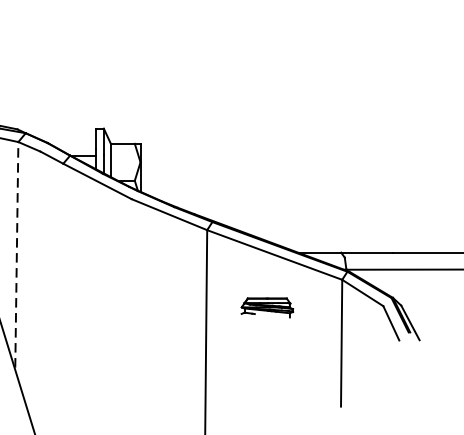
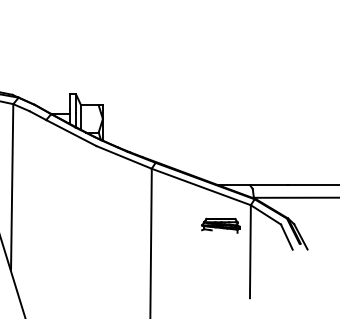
line: (17, 254) -> (12, 186), dashed -> solid
part: (266, 307) -> (220, 225), moved

